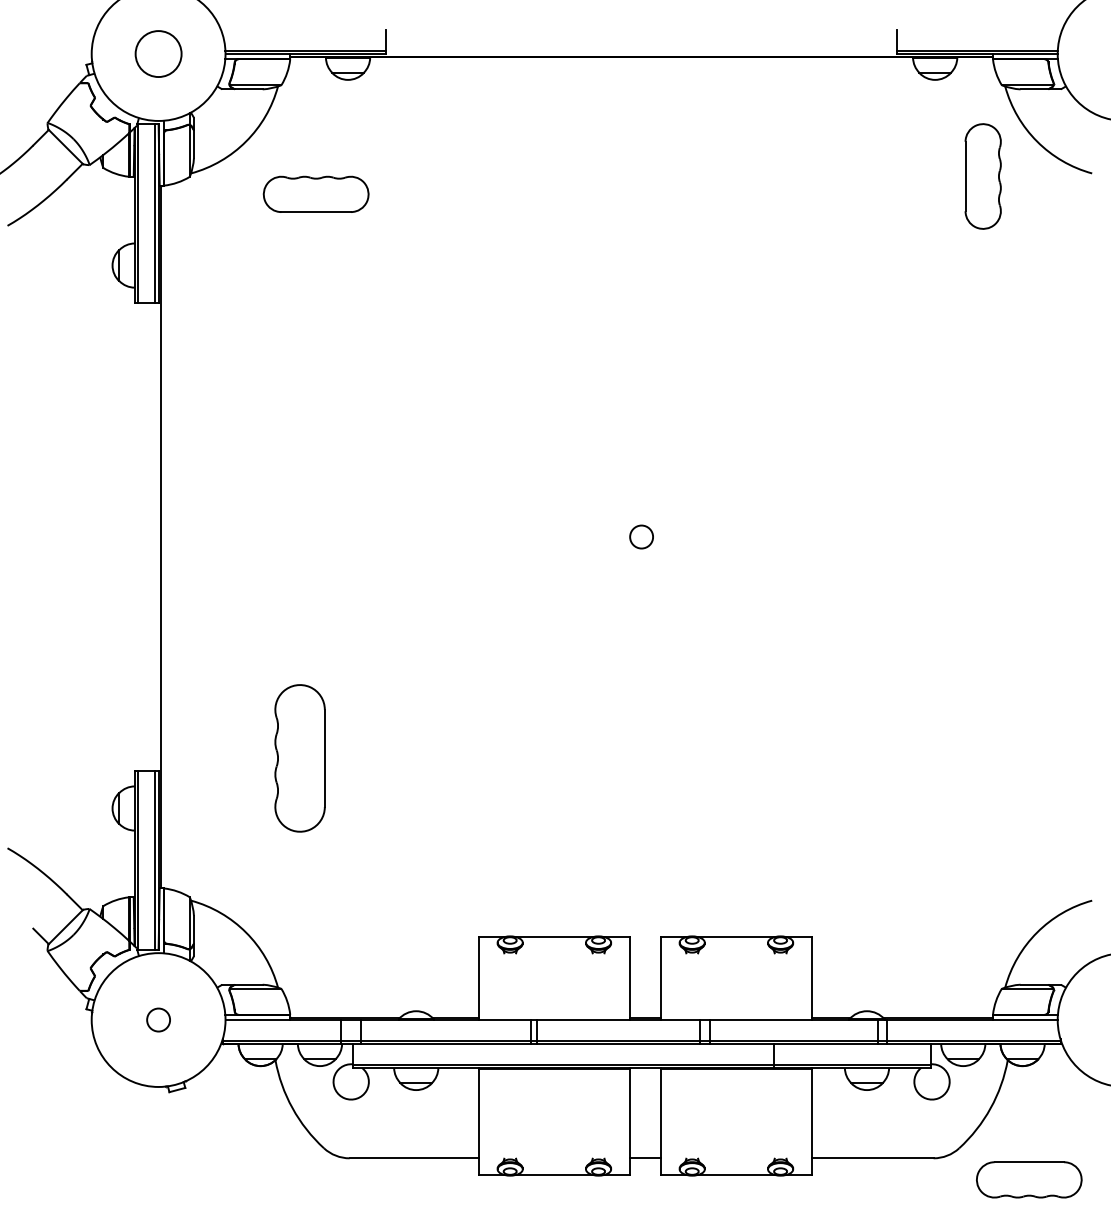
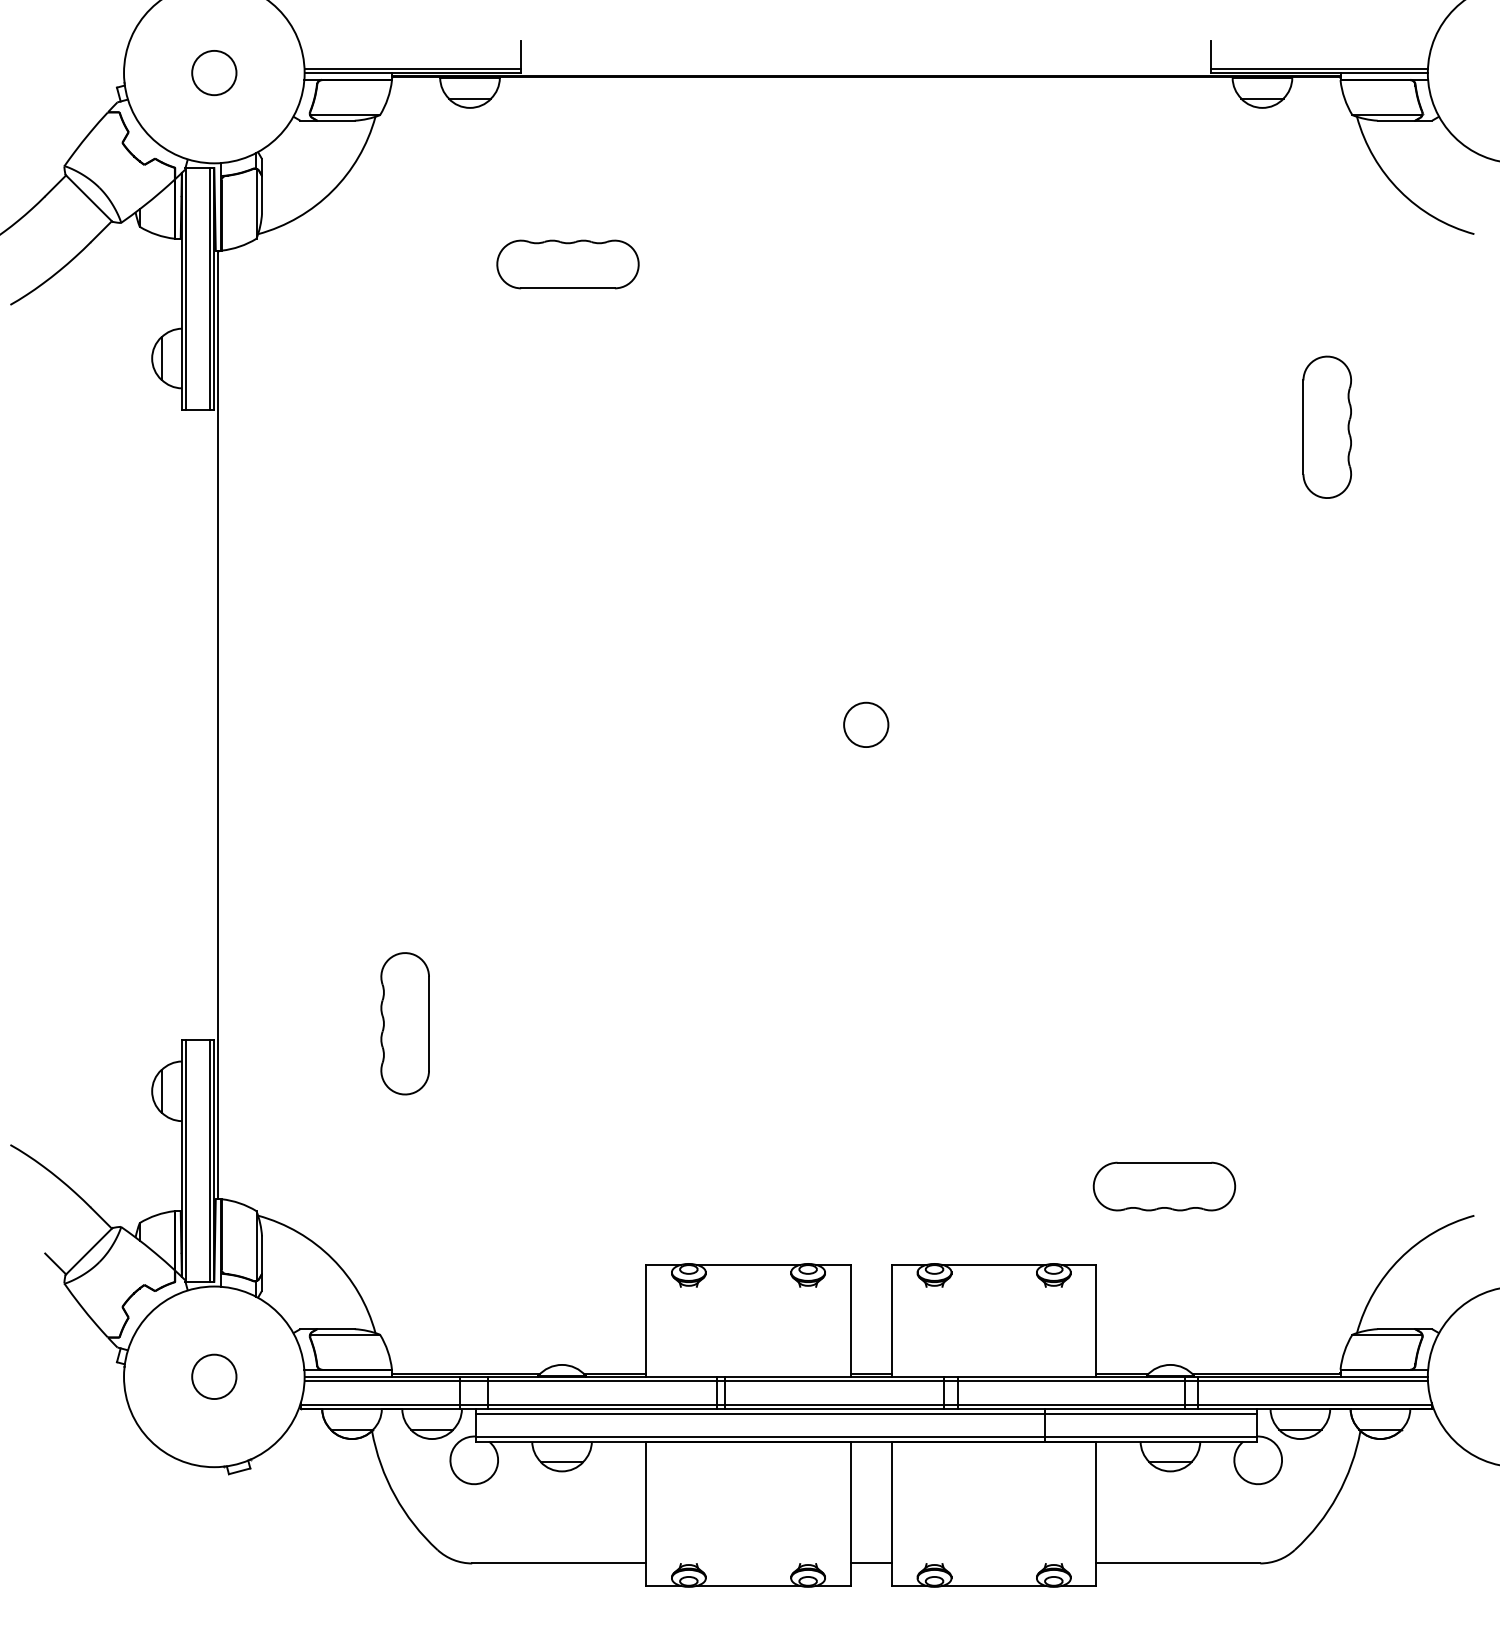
circle: (158, 53) -> (214, 72), size x0.71
part: (983, 175) -> (1327, 426), moved
part: (315, 194) -> (567, 264), moved
circle: (641, 536) -> (866, 724), size x1.43
part: (299, 758) -> (404, 1023), size x0.71
circle: (158, 1019) -> (214, 1376), size x1.43
line: (641, 1023) -> (865, 1381), added
line: (641, 1047) -> (866, 1413), added
part: (1029, 1179) -> (1164, 1186), moved

